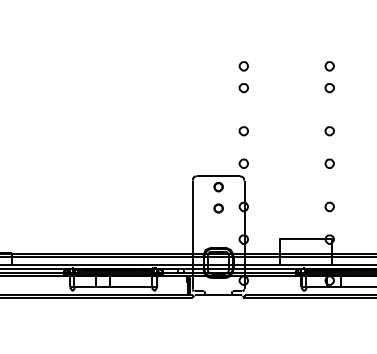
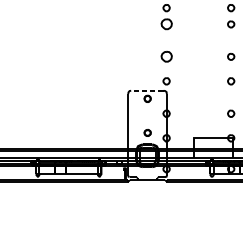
part: (243, 88) -> (166, 24), size x1.6
part: (243, 131) -> (166, 57), size x1.6
line: (218, 176) -> (147, 90), solid -> dashed
part: (218, 208) -> (147, 132), moved

